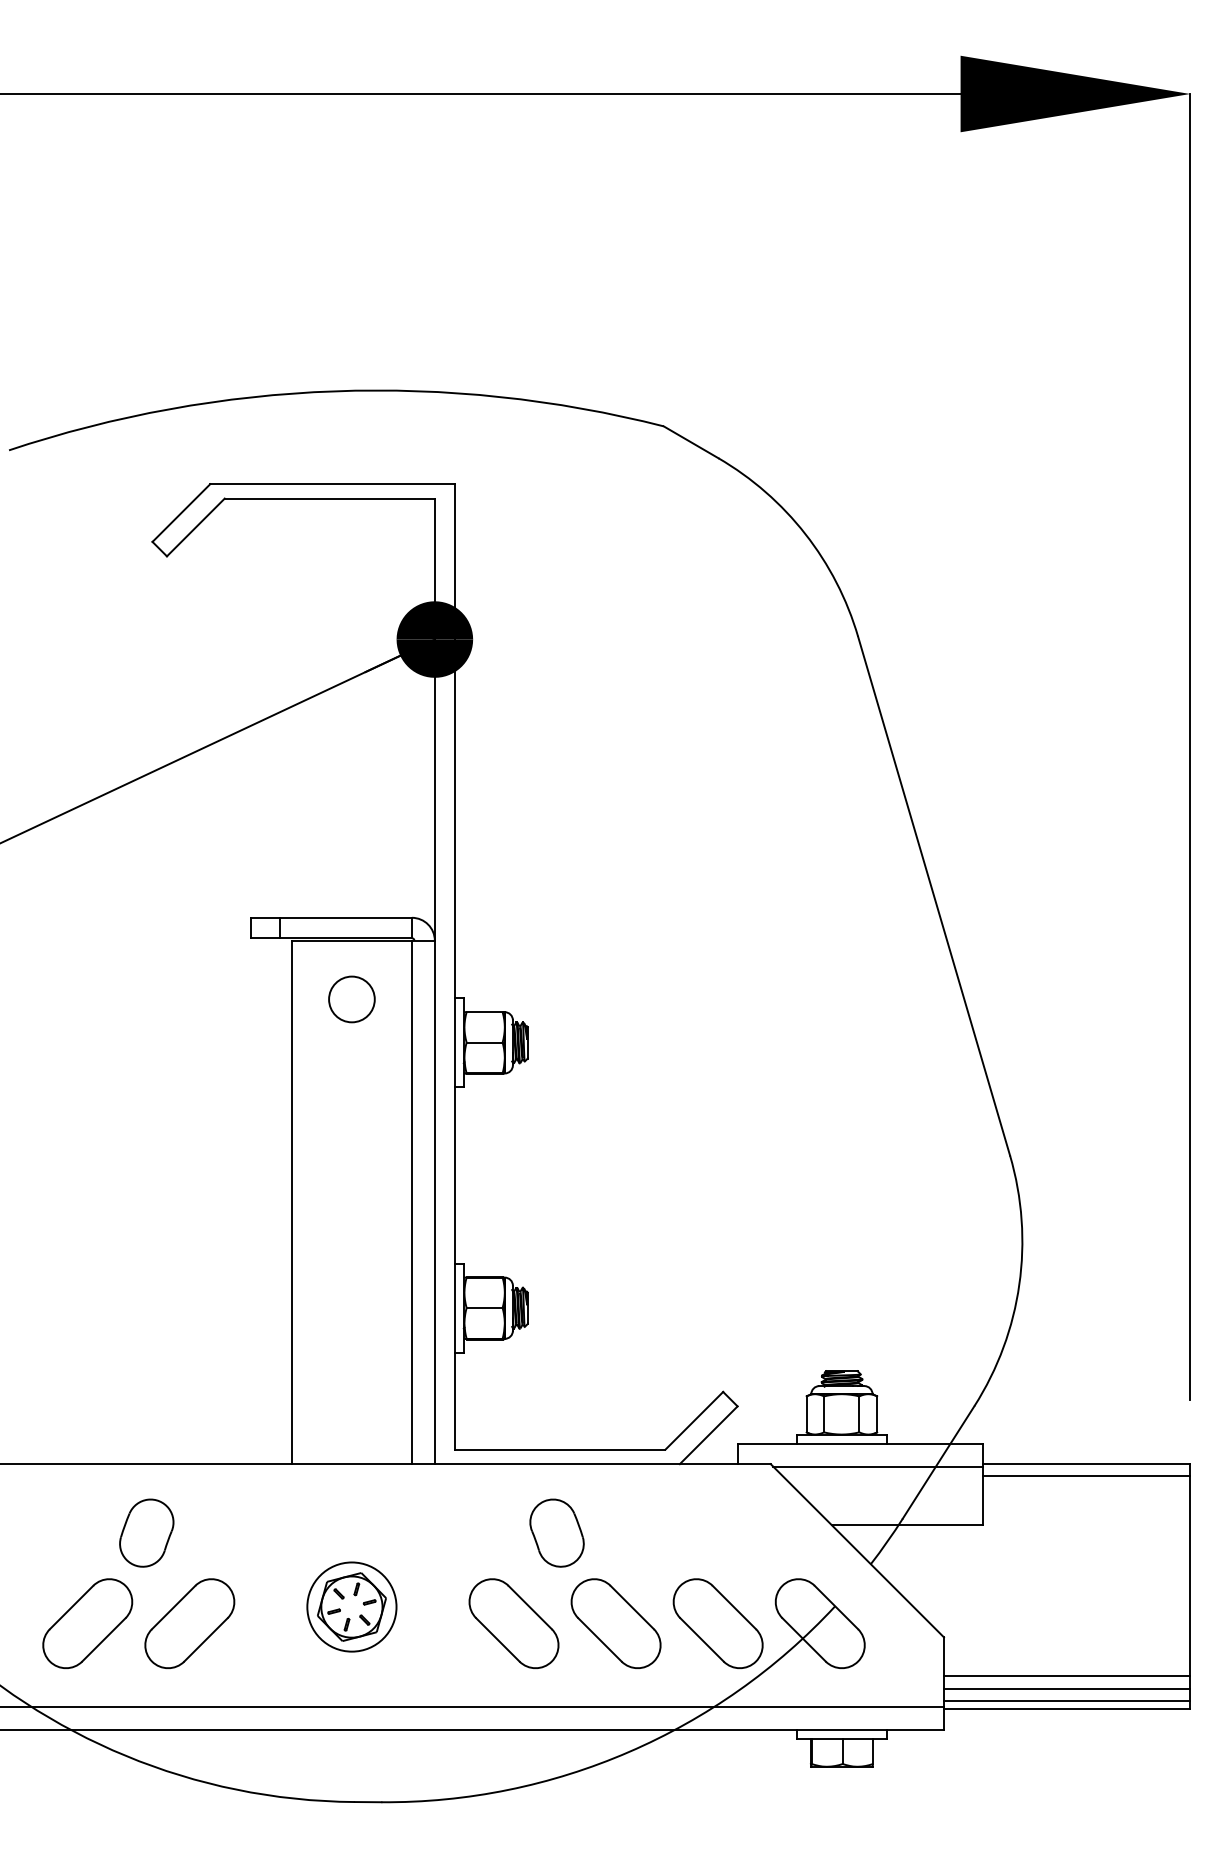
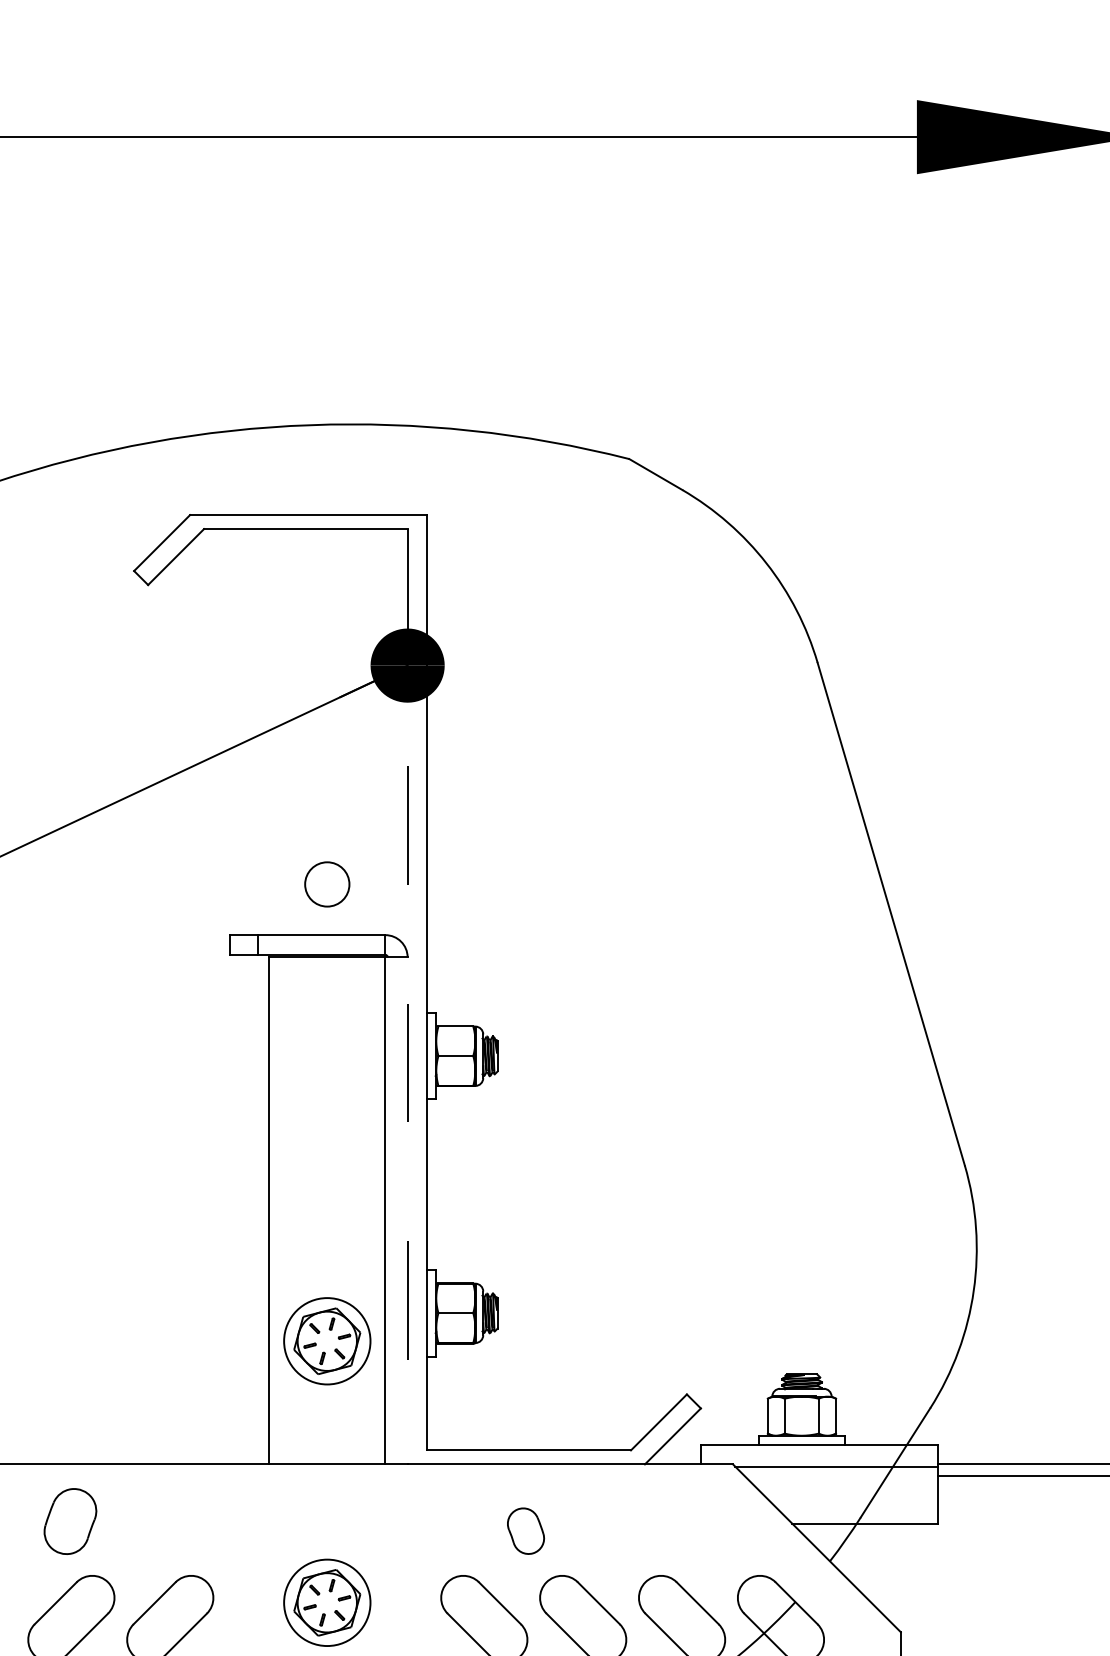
line: (434, 981) -> (407, 996), solid -> dashed
circle: (351, 999) -> (326, 884), moved
part: (351, 1336) -> (326, 1340), added
part: (146, 1532) -> (70, 1520), moved
part: (556, 1532) -> (525, 1530), size x0.7

